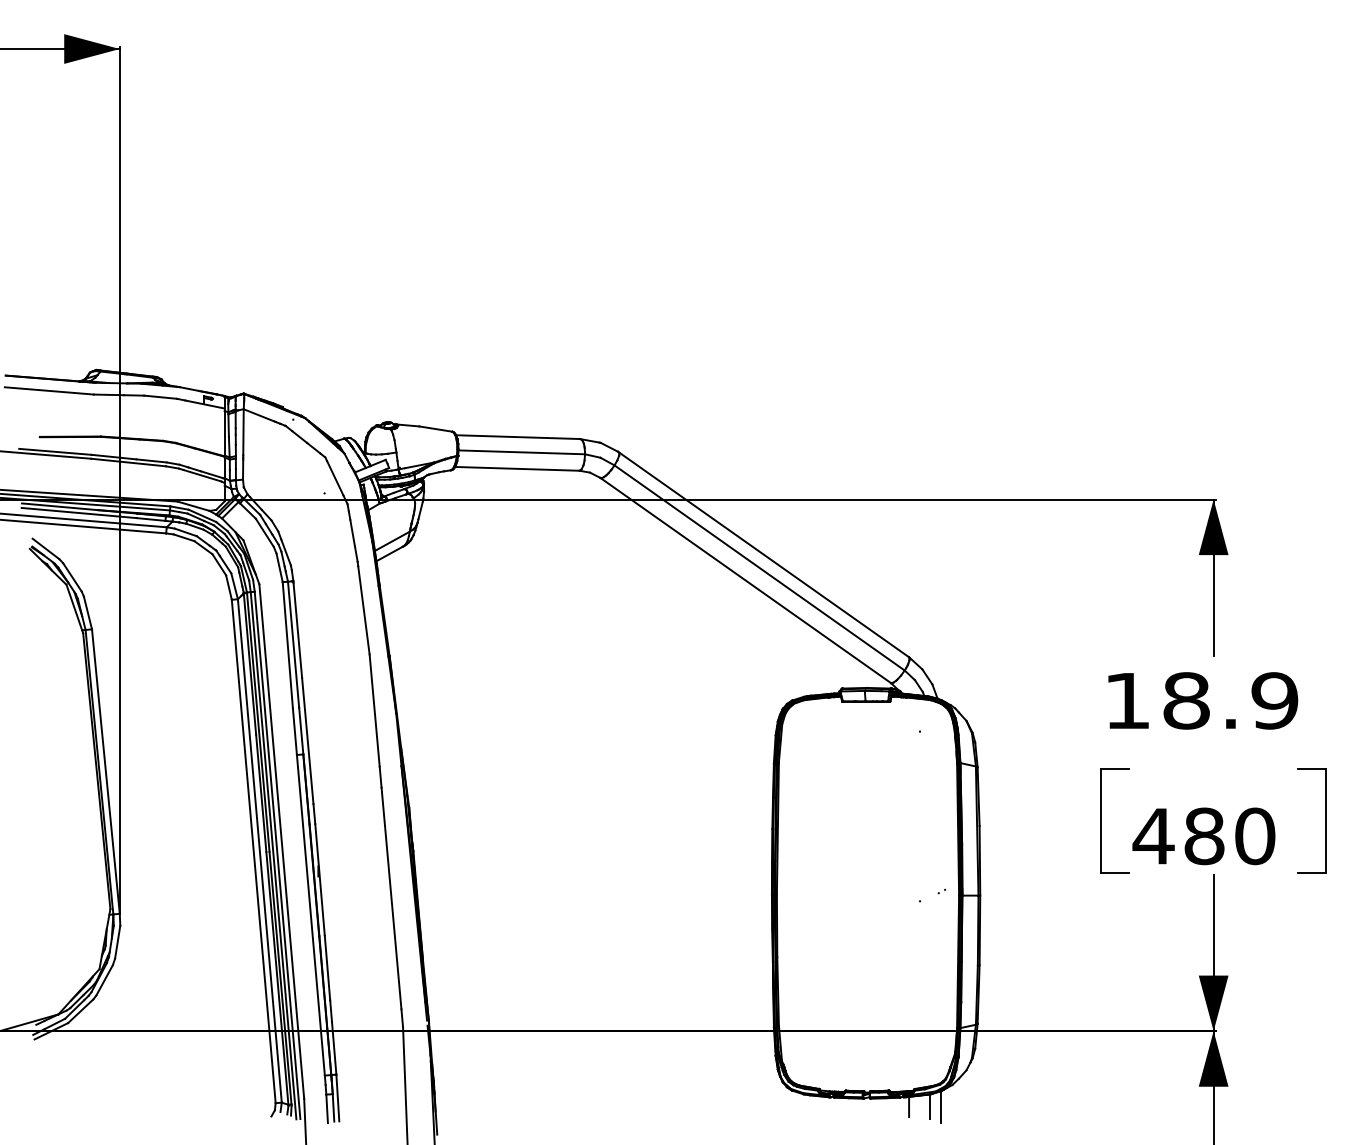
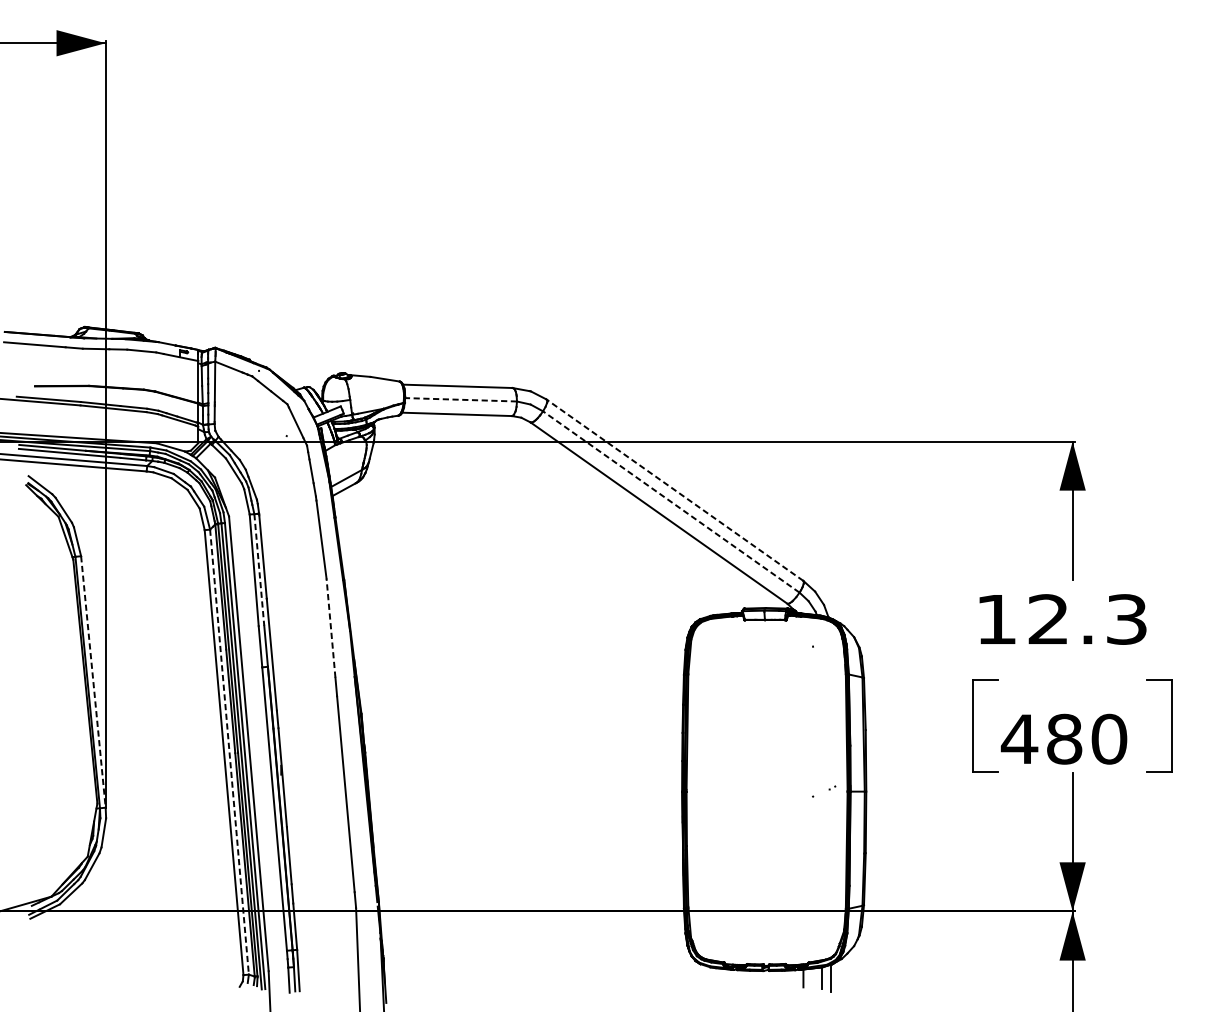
line: (521, 452) -> (460, 399), solid -> dashed
line: (763, 554) -> (674, 490), solid -> dashed
line: (759, 567) -> (671, 501), solid -> dashed
line: (293, 645) -> (259, 570), solid -> dashed
text: (1230, 700) -> (1087, 619), 18.9 -> 12.3
line: (374, 710) -> (330, 627), solid -> dashed
line: (105, 771) -> (93, 681), solid -> dashed
line: (259, 850) -> (229, 751), solid -> dashed

